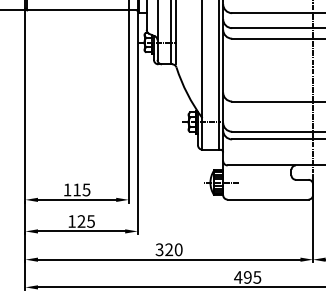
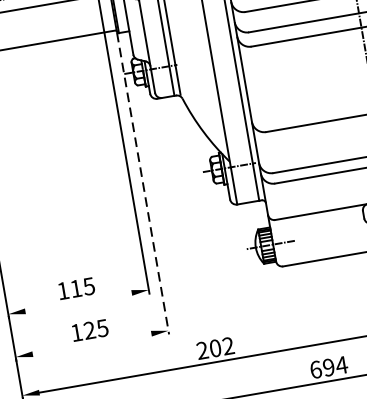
line: (137, 123) -> (142, 184), solid -> dashed
line: (76, 199) -> (77, 301), removed
line: (81, 231) -> (92, 344), removed
text: (168, 249) -> (214, 348), 320 -> 202
text: (247, 277) -> (328, 367), 495 -> 694

